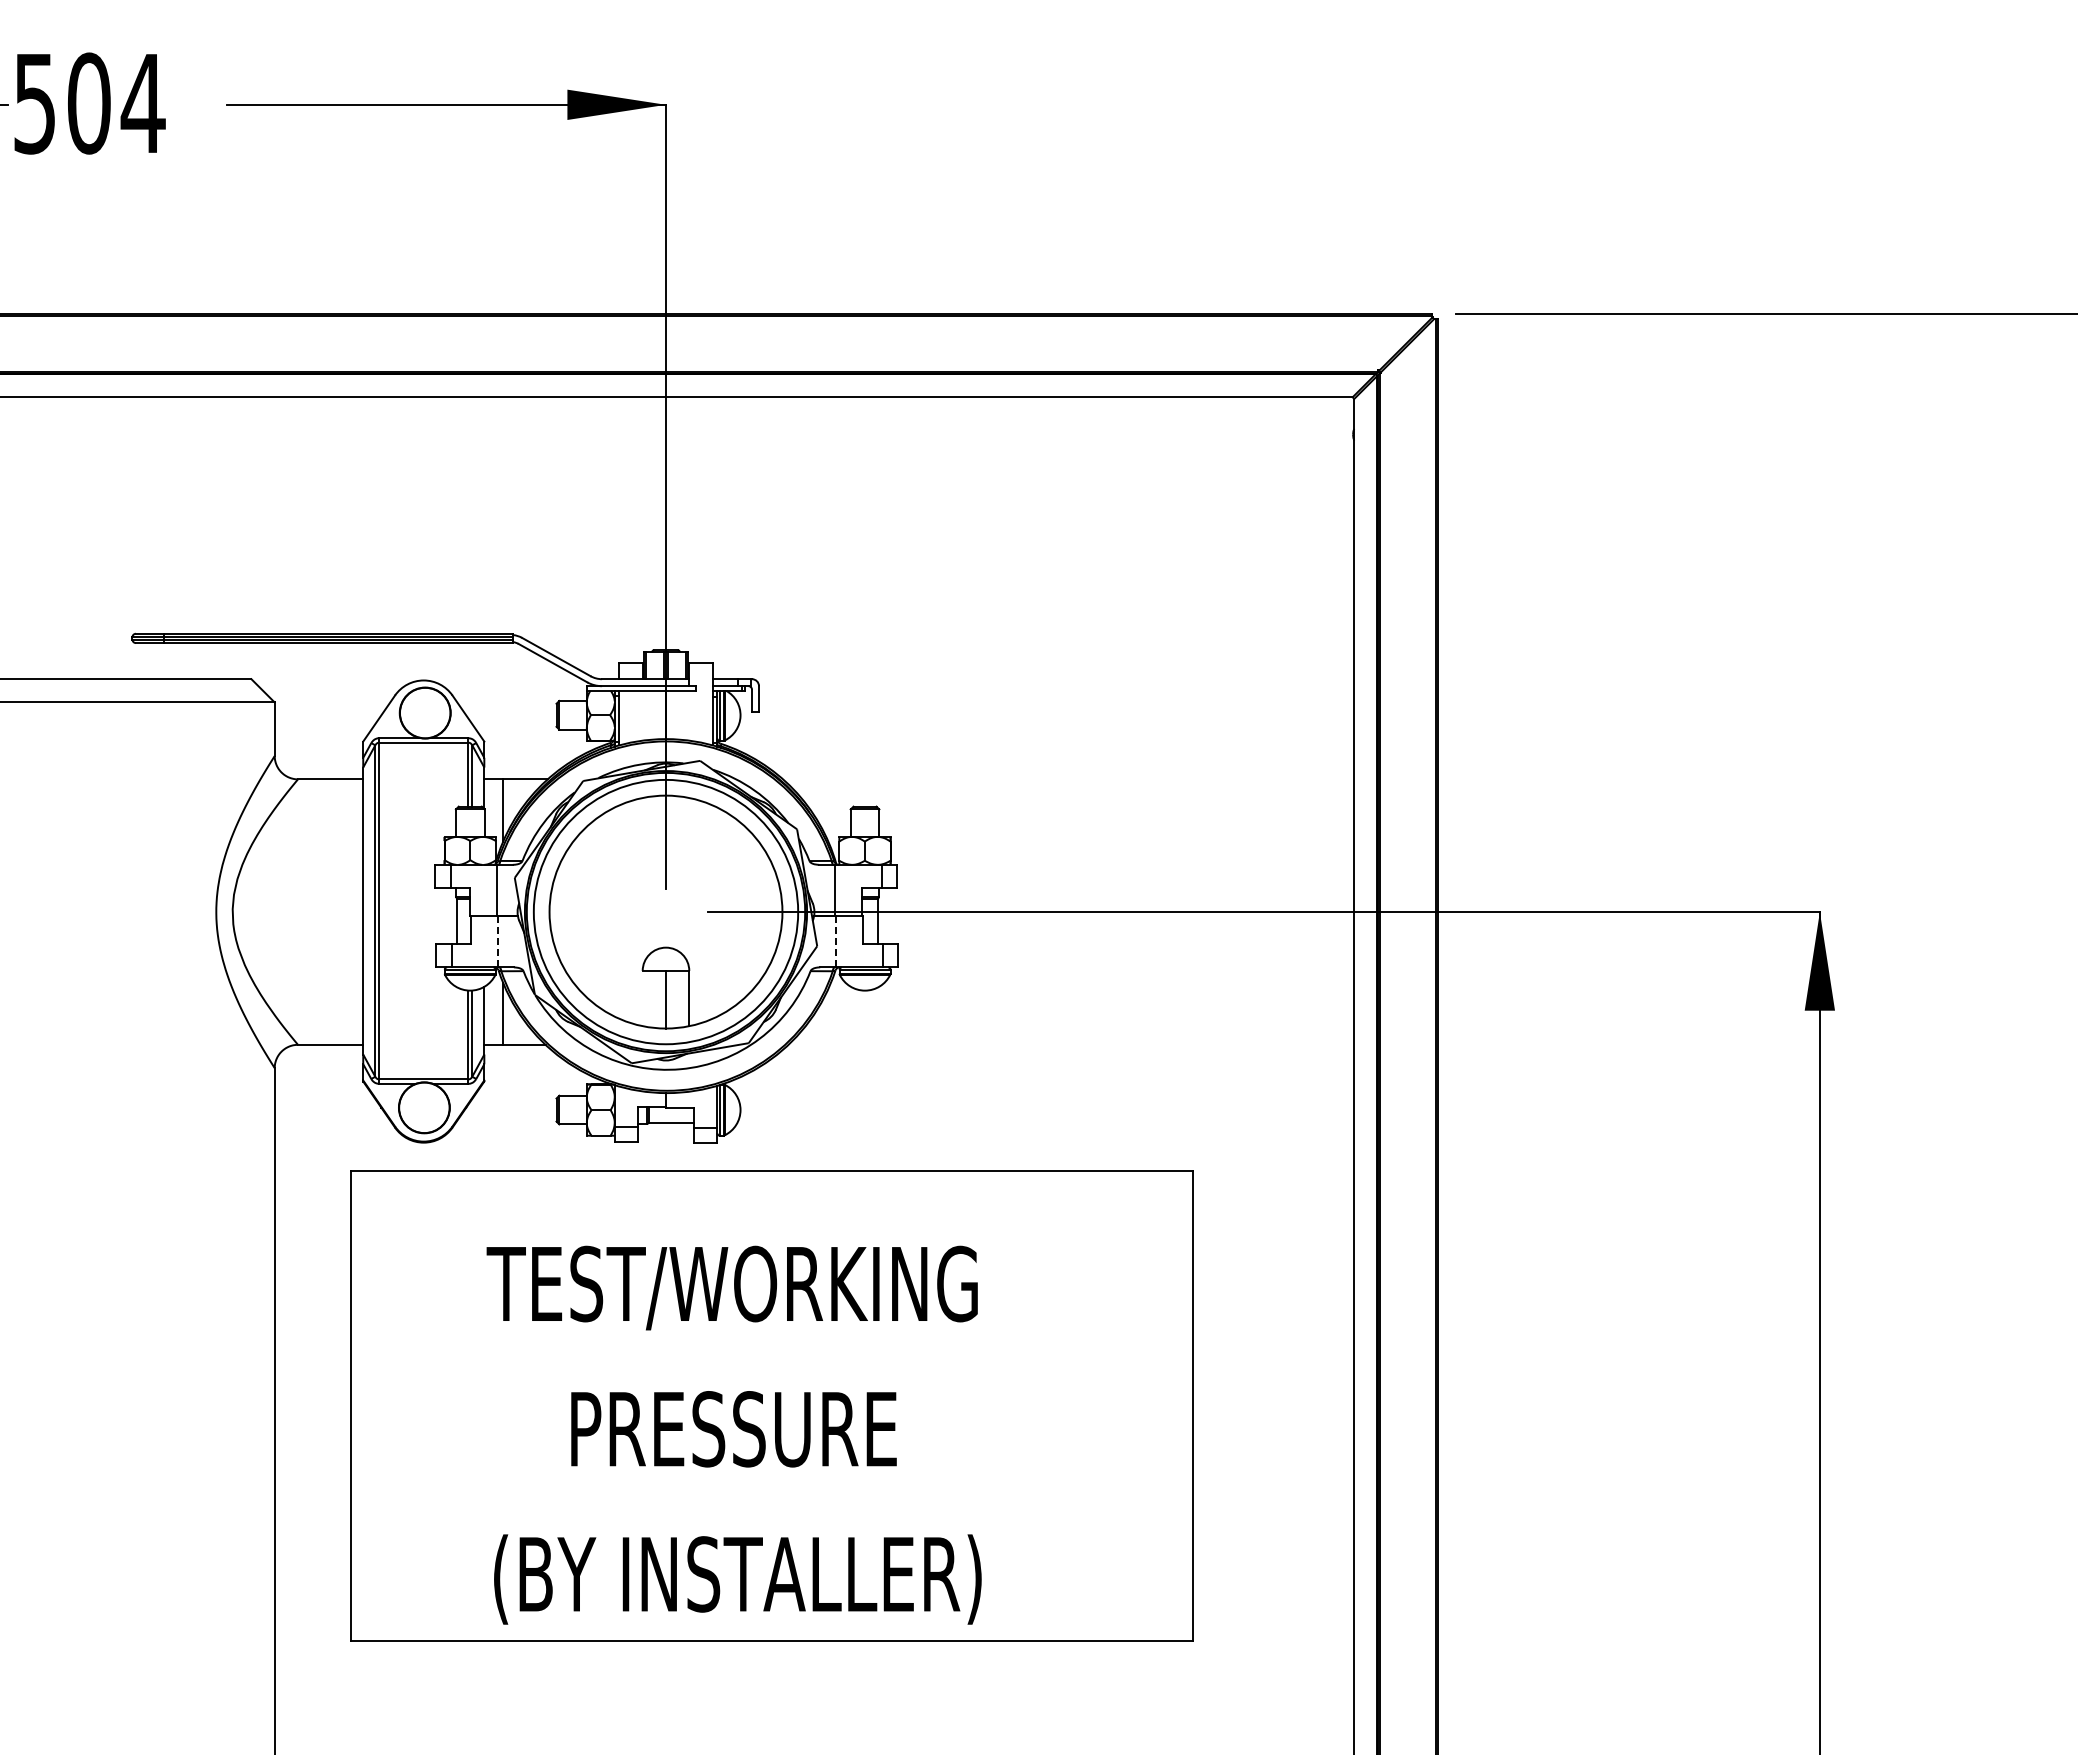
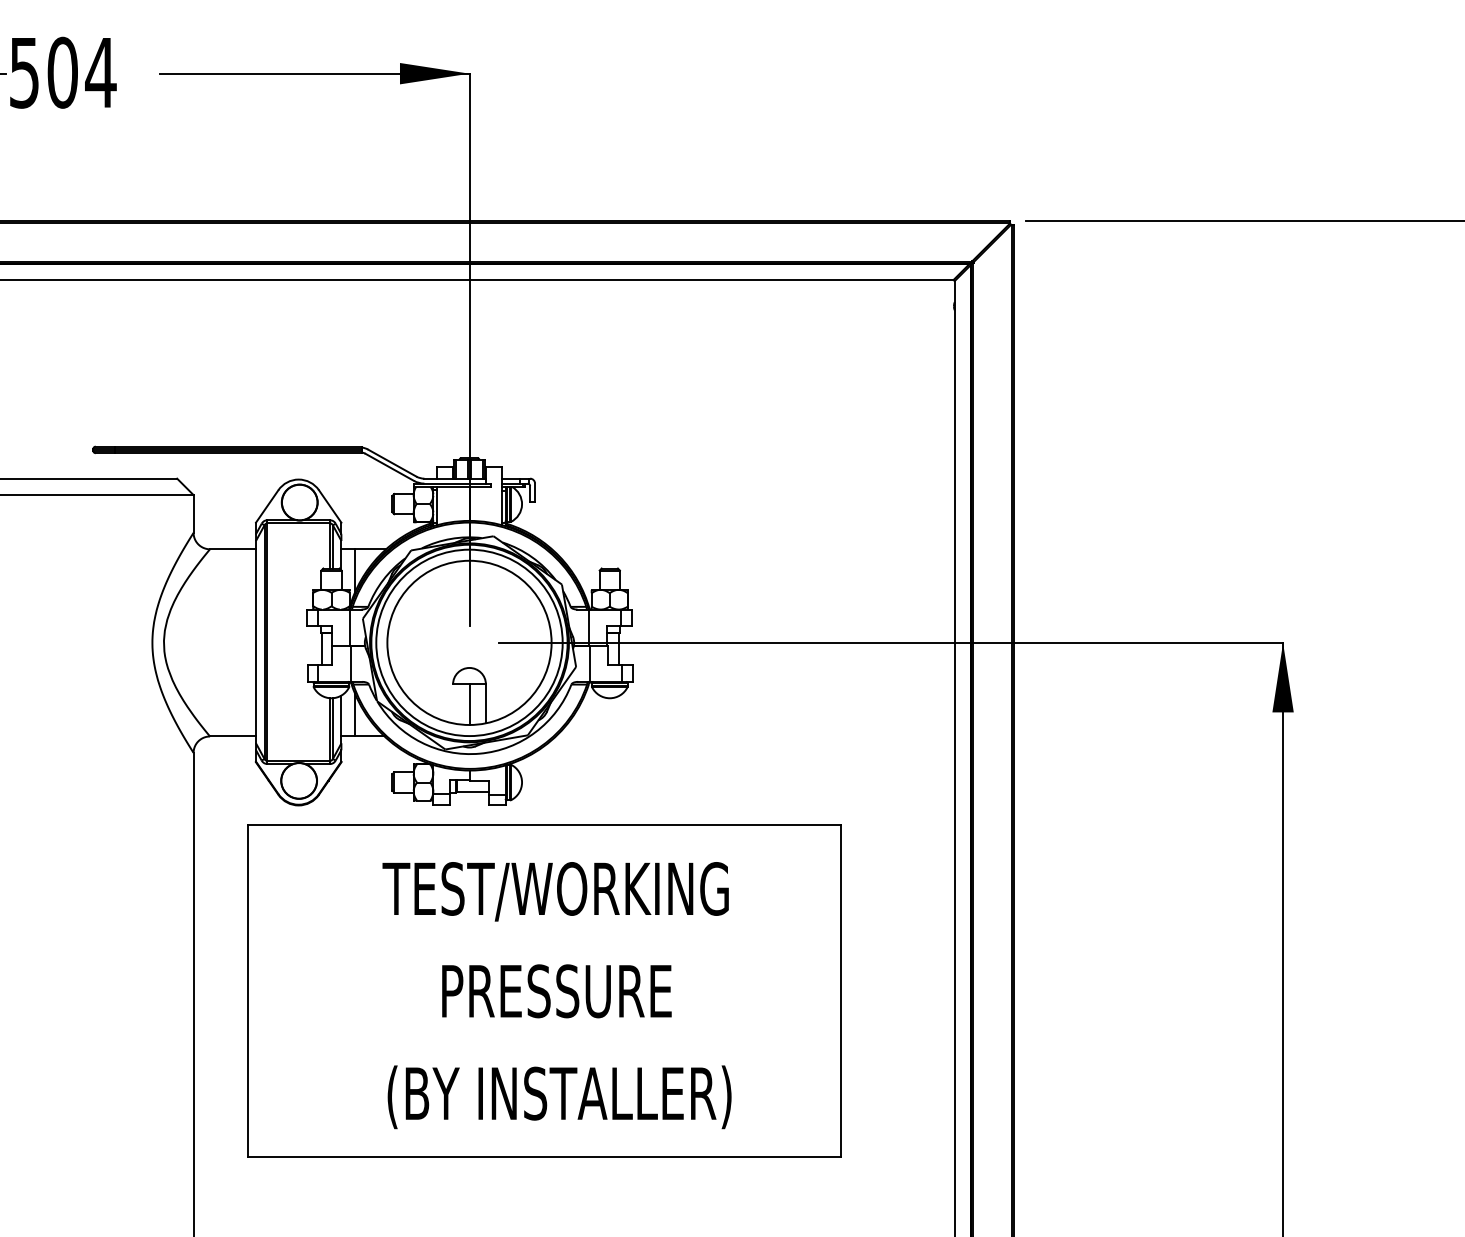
line: (497, 941) -> (350, 663), dashed -> solid
line: (836, 941) -> (589, 663), dashed -> solid
text: (733, 1434) -> (556, 995), moved

